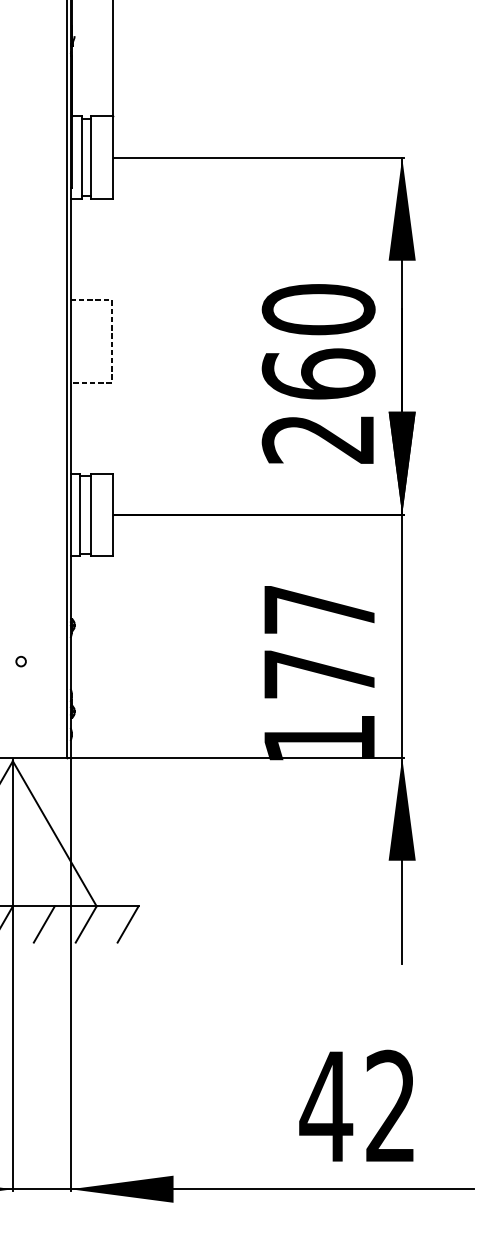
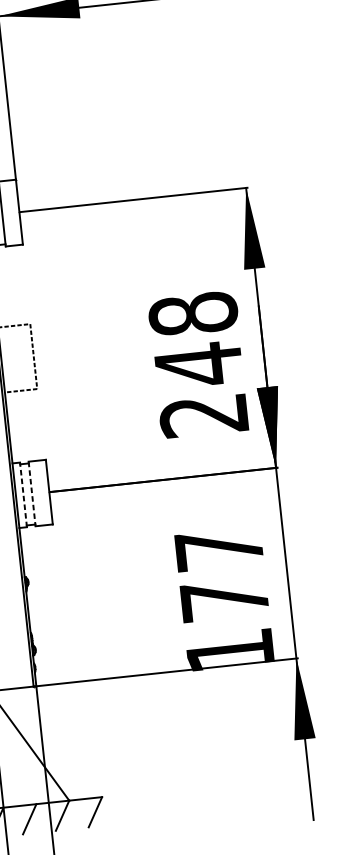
text: (318, 342) -> (195, 339), 260 -> 248
line: (80, 514) -> (23, 494), solid -> dashed
line: (91, 515) -> (32, 494), solid -> dashed

